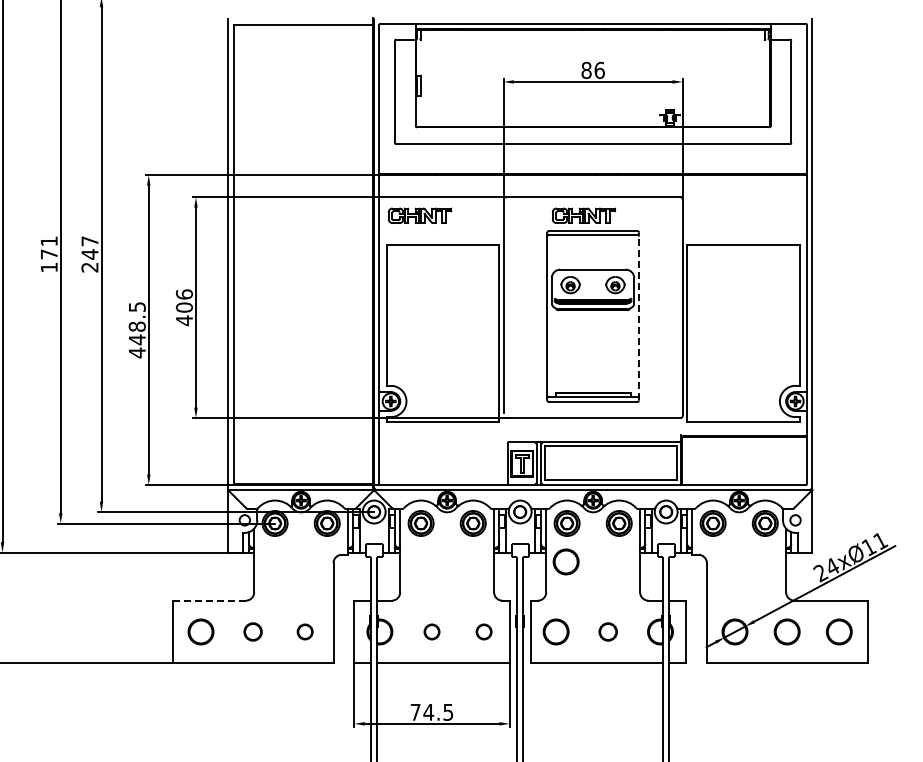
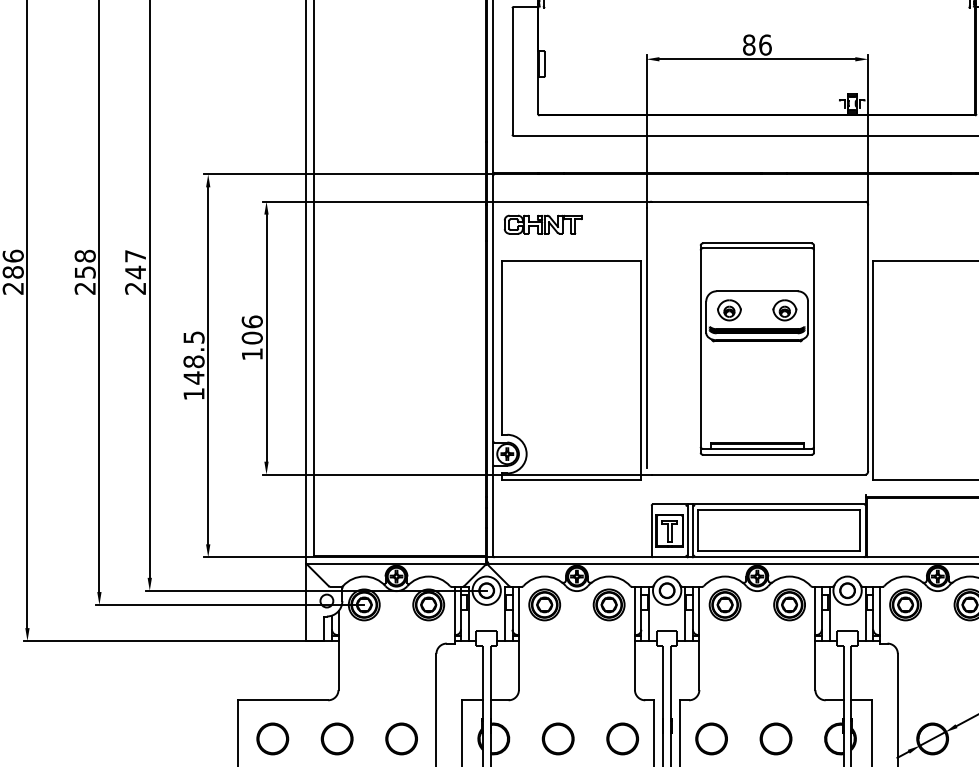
part: (584, 215) -> (746, 224), removed
text: (48, 254) -> (84, 272), 171 -> 258
line: (639, 316) -> (814, 349), dashed -> solid
text: (184, 320) -> (252, 354), 406 -> 106
text: (137, 352) -> (194, 393), 448.5 -> 148.5
circle: (565, 561) -> (723, 651), removed
line: (209, 600) -> (283, 700), dashed -> solid
circle: (252, 631) -> (336, 738), size x1.43
circle: (304, 631) -> (400, 738), size x1.67
circle: (431, 631) -> (557, 738), size x1.67
circle: (483, 631) -> (621, 738), size x1.67
circle: (607, 631) -> (775, 738), size x1.43

